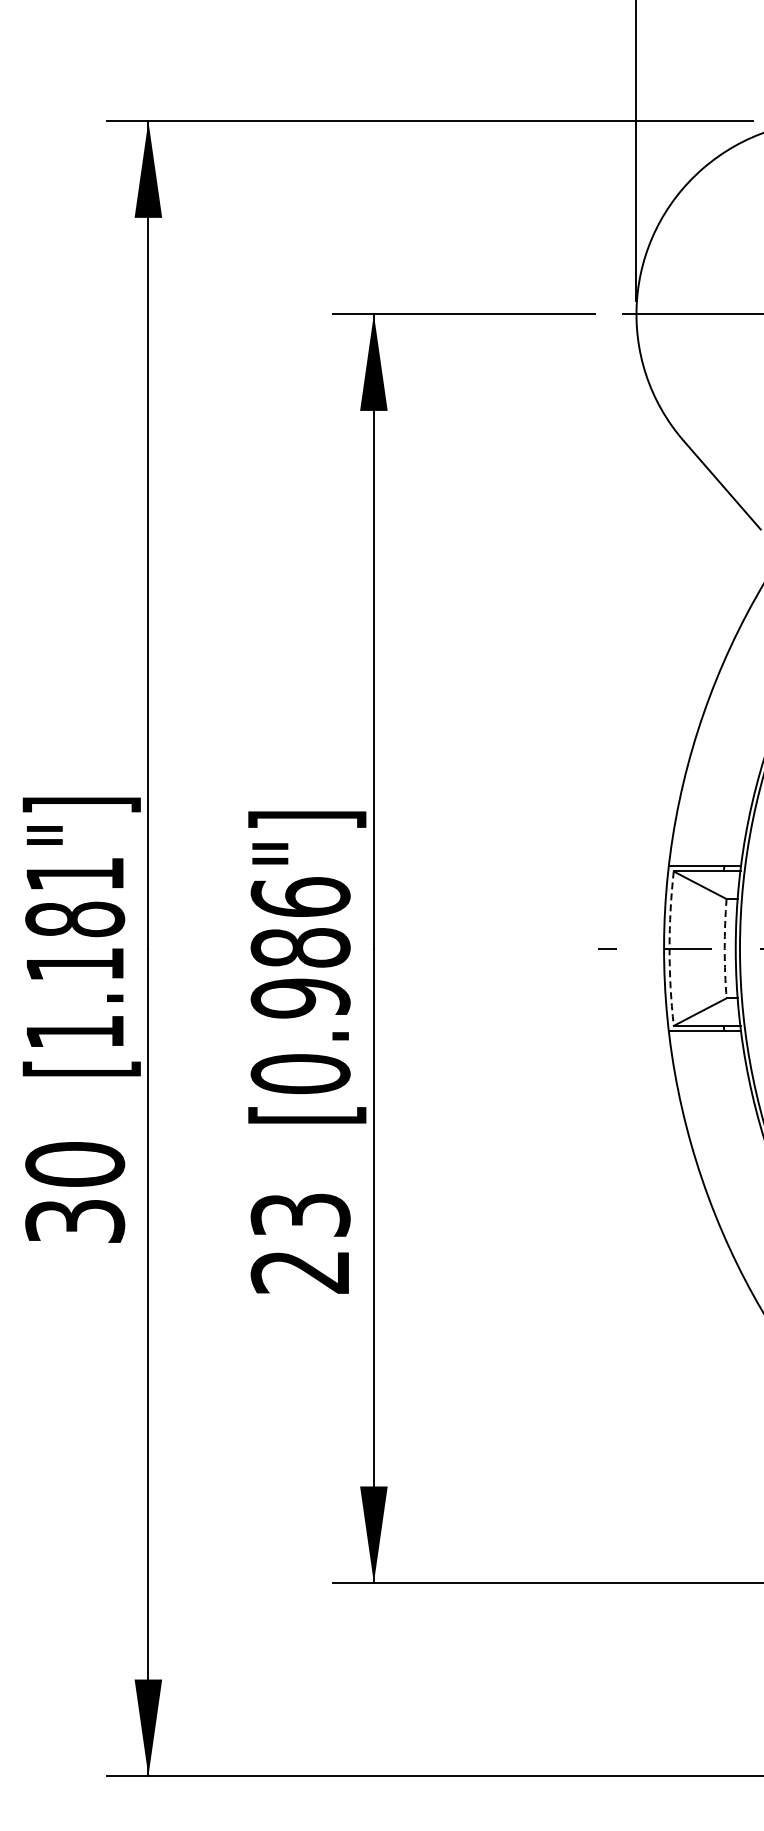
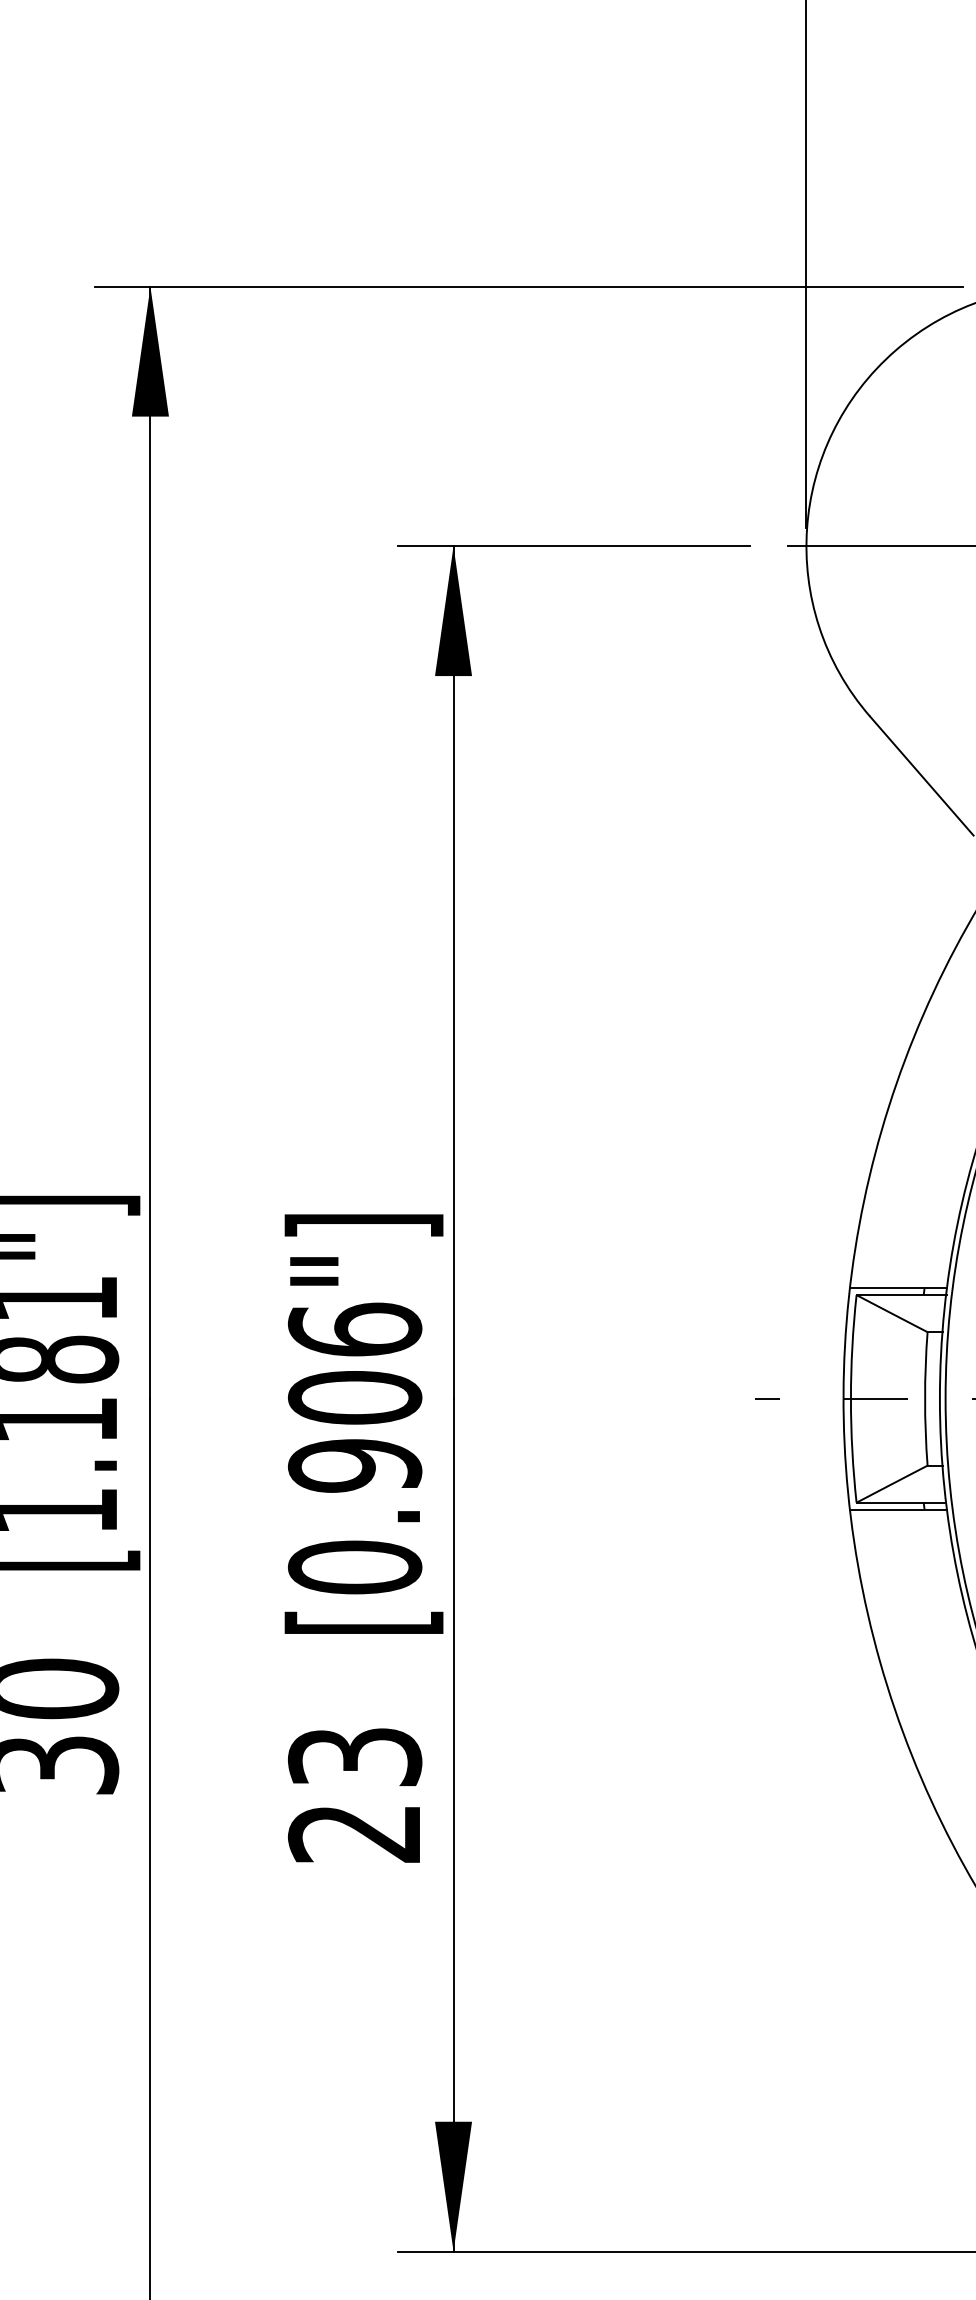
text: (300, 947) -> (354, 1397), [0.986"] -> [0.906"]
arc: (669, 948) -> (850, 1398), dashed -> solid
arc: (724, 948) -> (924, 1398), dashed -> solid

